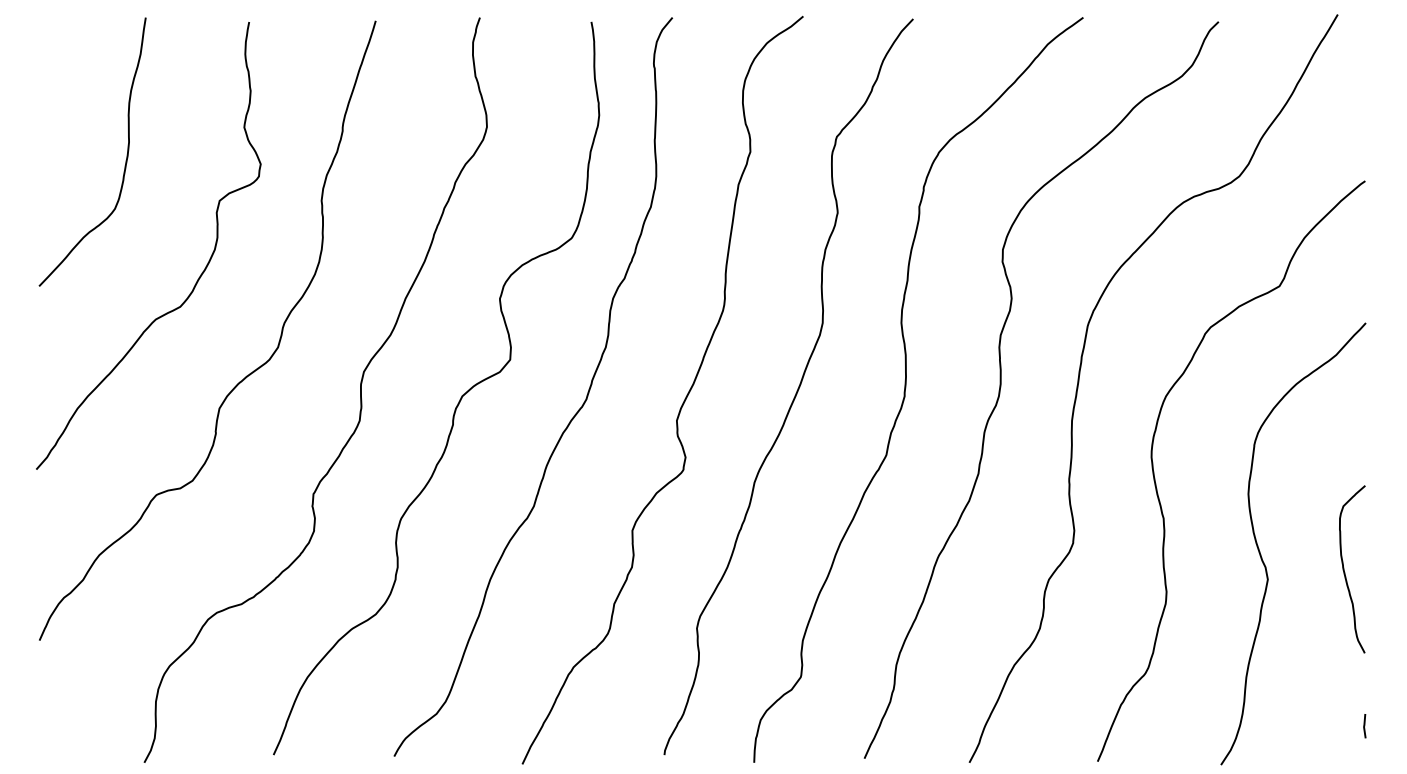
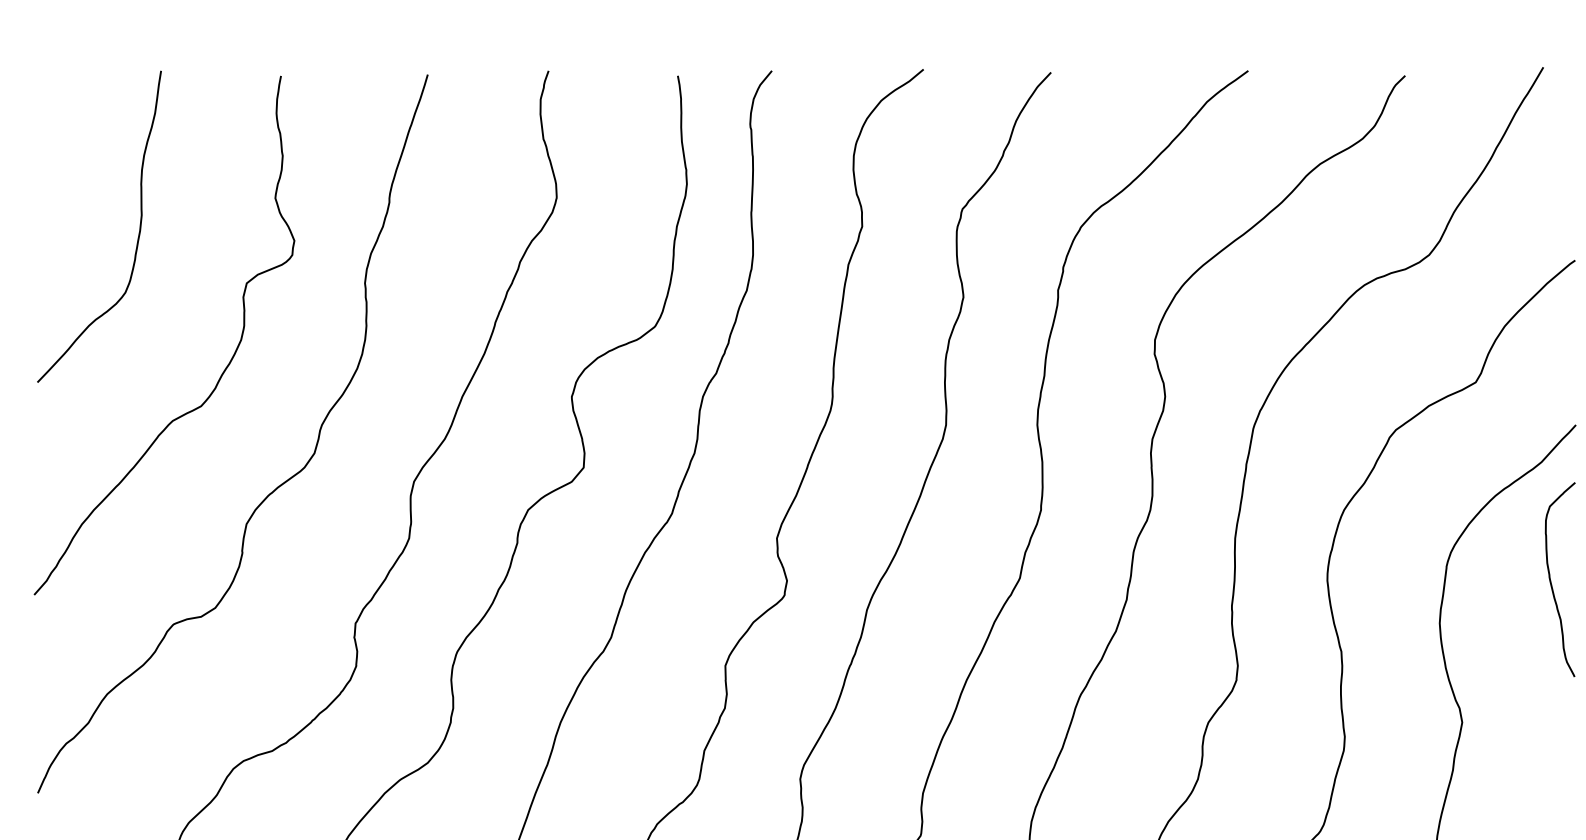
curve: (1345, 572) -> (1552, 583), moved

